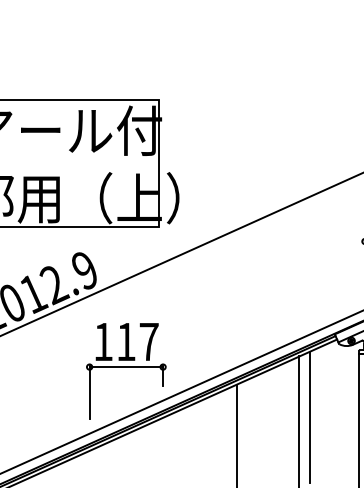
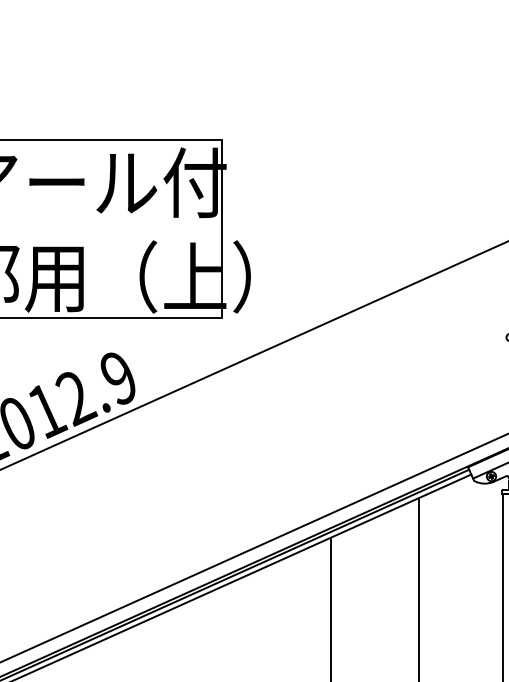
part: (126, 371) -> (176, 519), removed
line: (310, 416) -> (434, 582), removed

